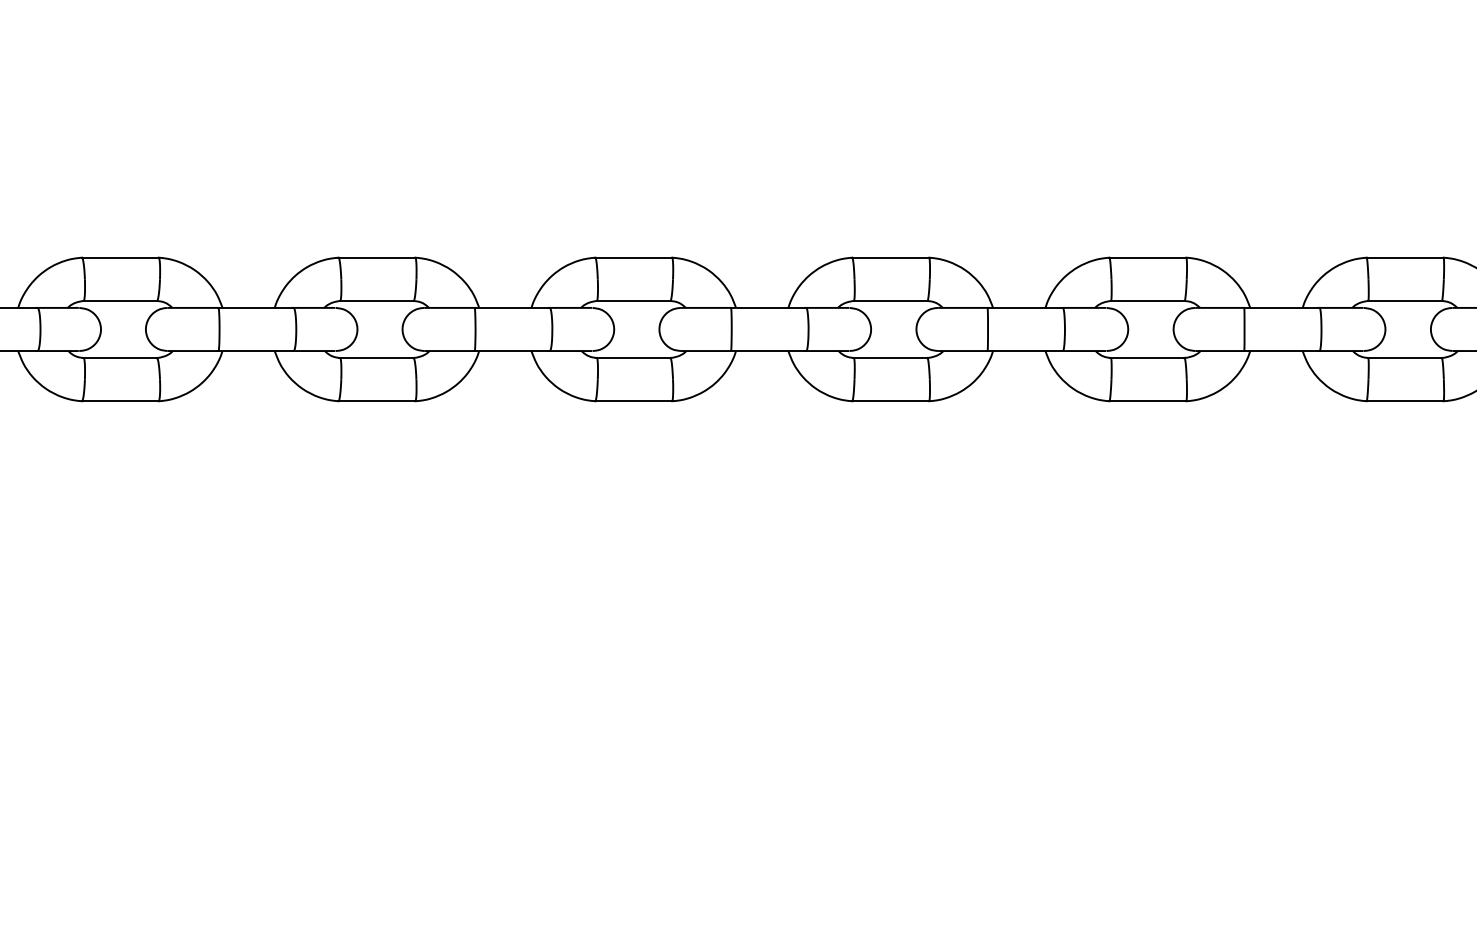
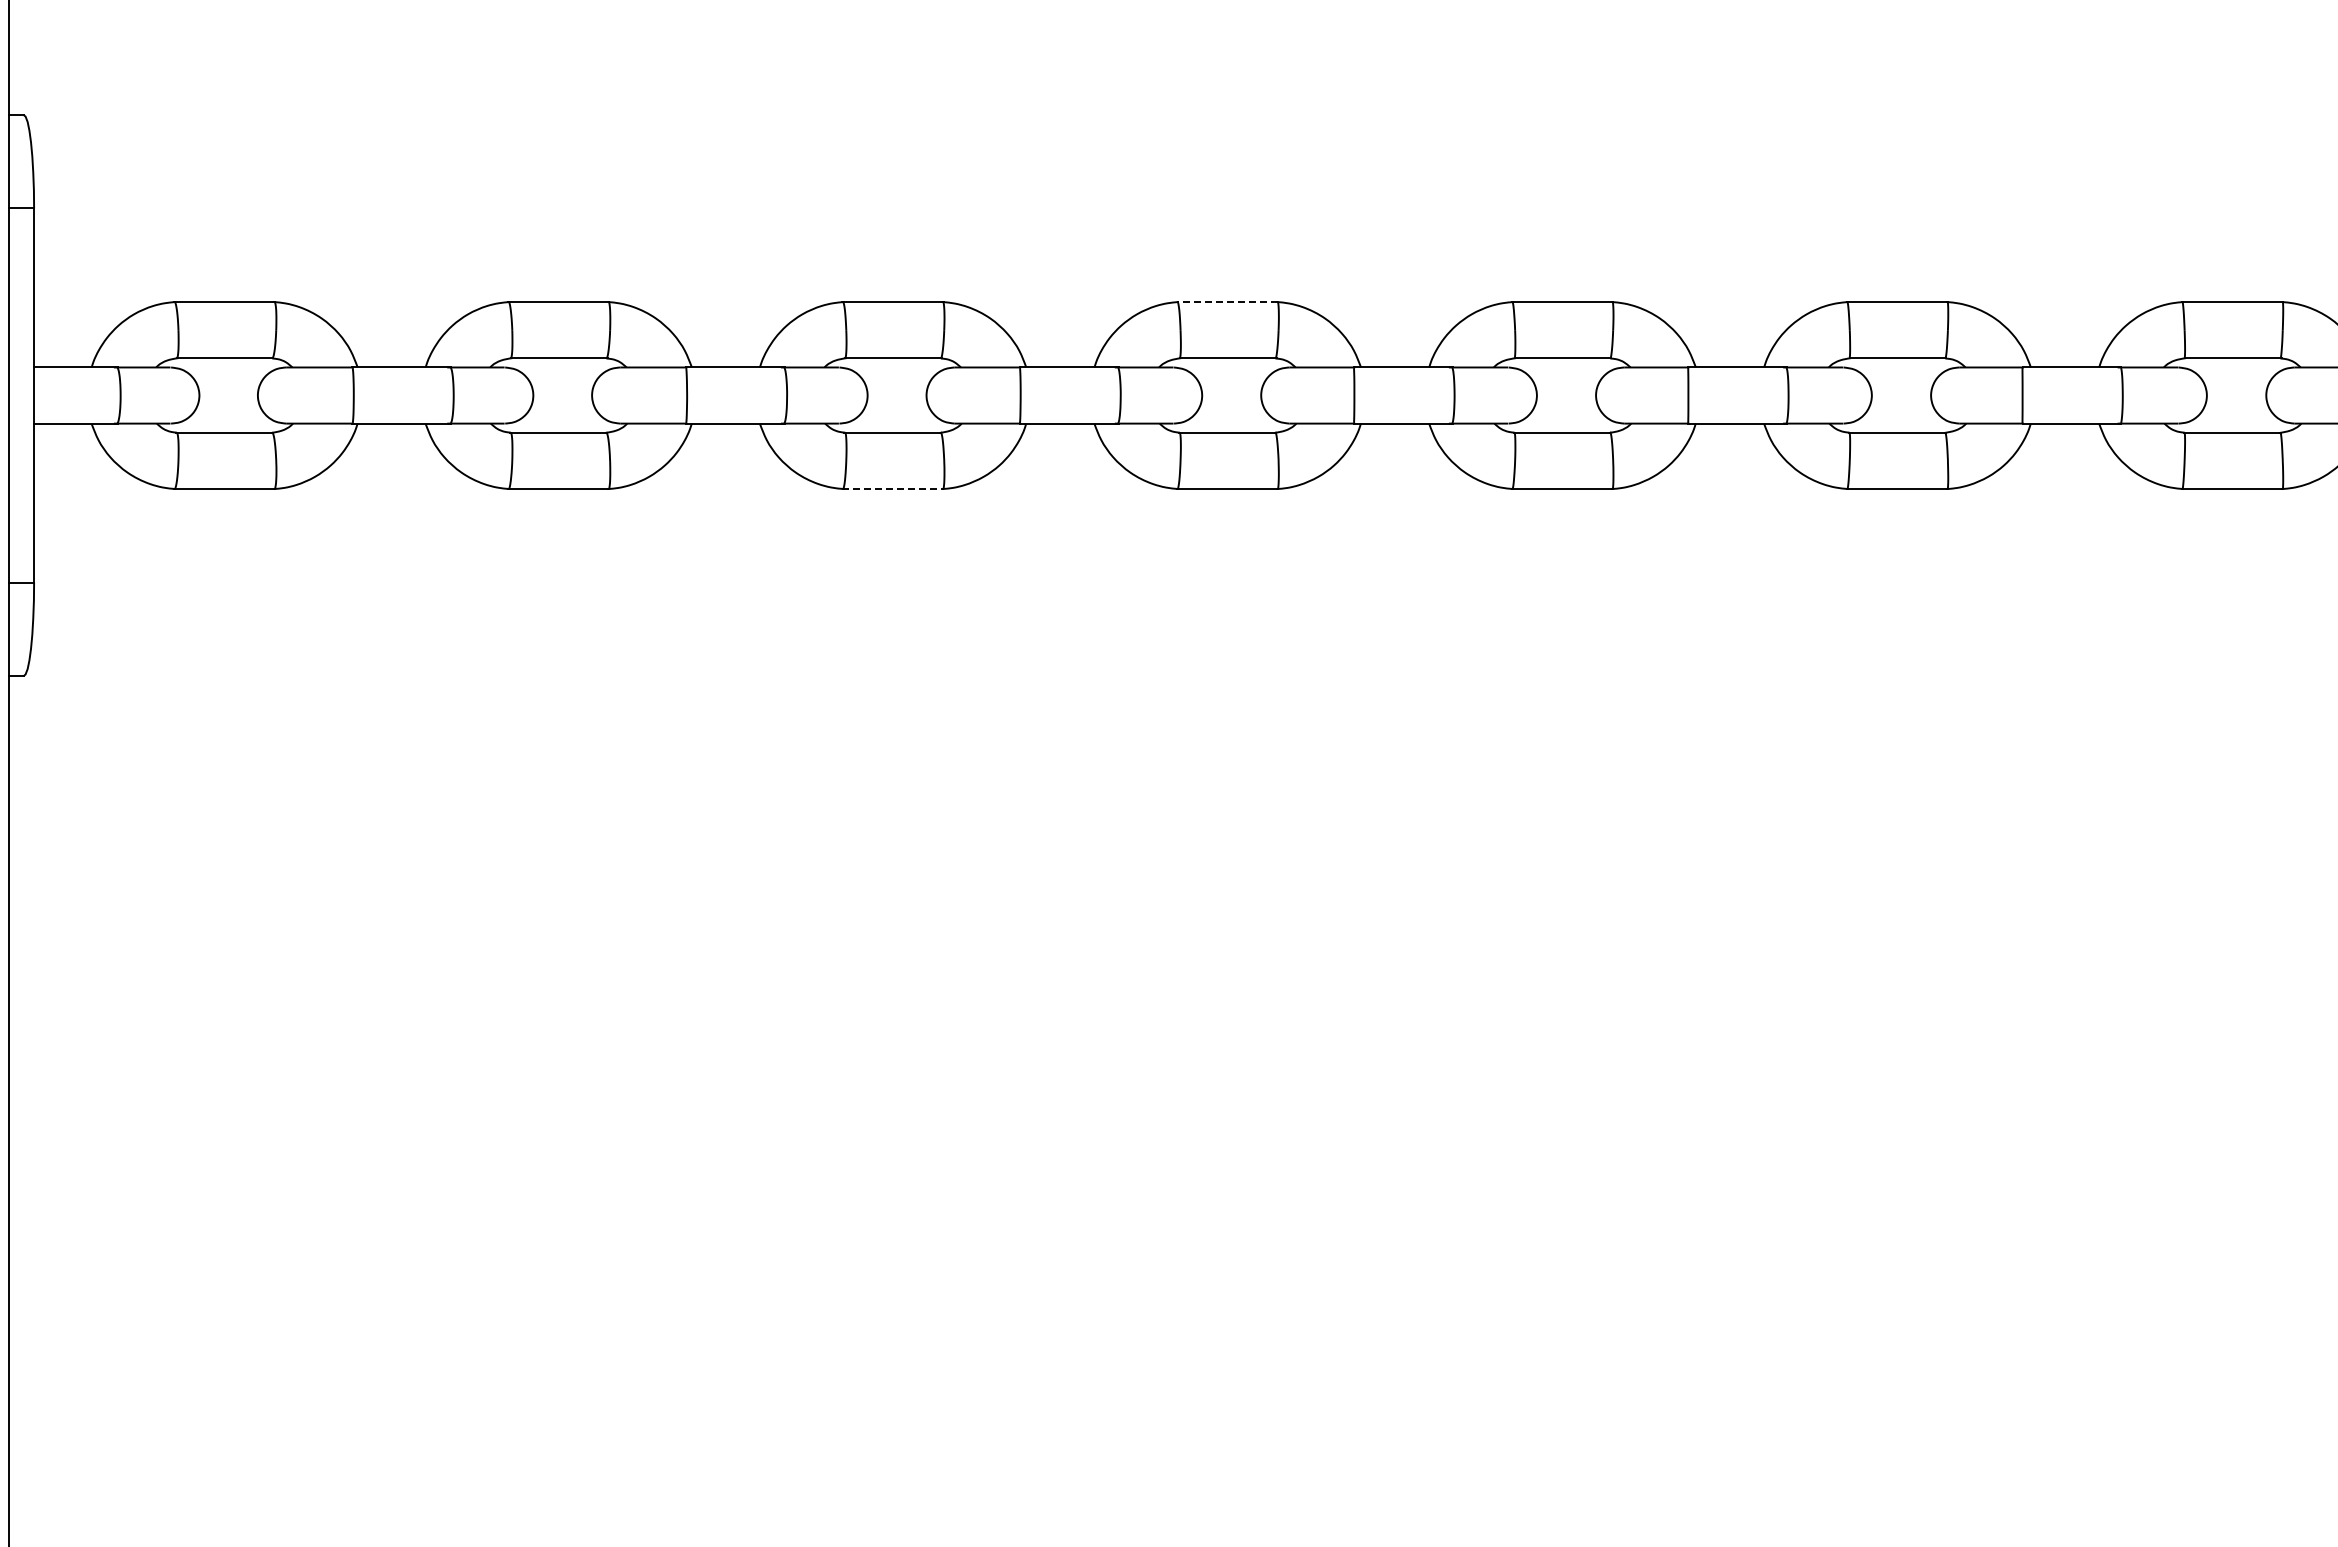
line: (890, 258) -> (1227, 302), solid -> dashed
line: (634, 401) -> (893, 489), solid -> dashed

